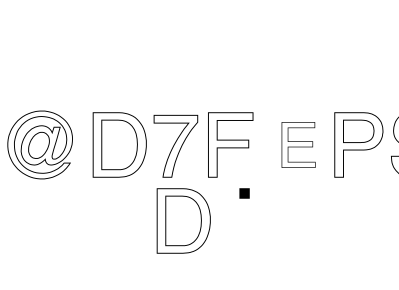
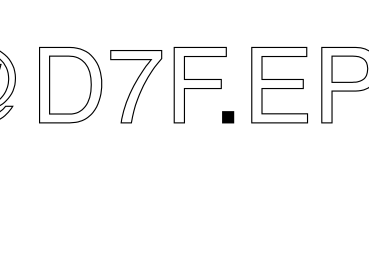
part: (298, 144) -> (279, 84), size x1.43
part: (244, 193) -> (228, 117), moved
part: (183, 220) -> (145, 173), removed

